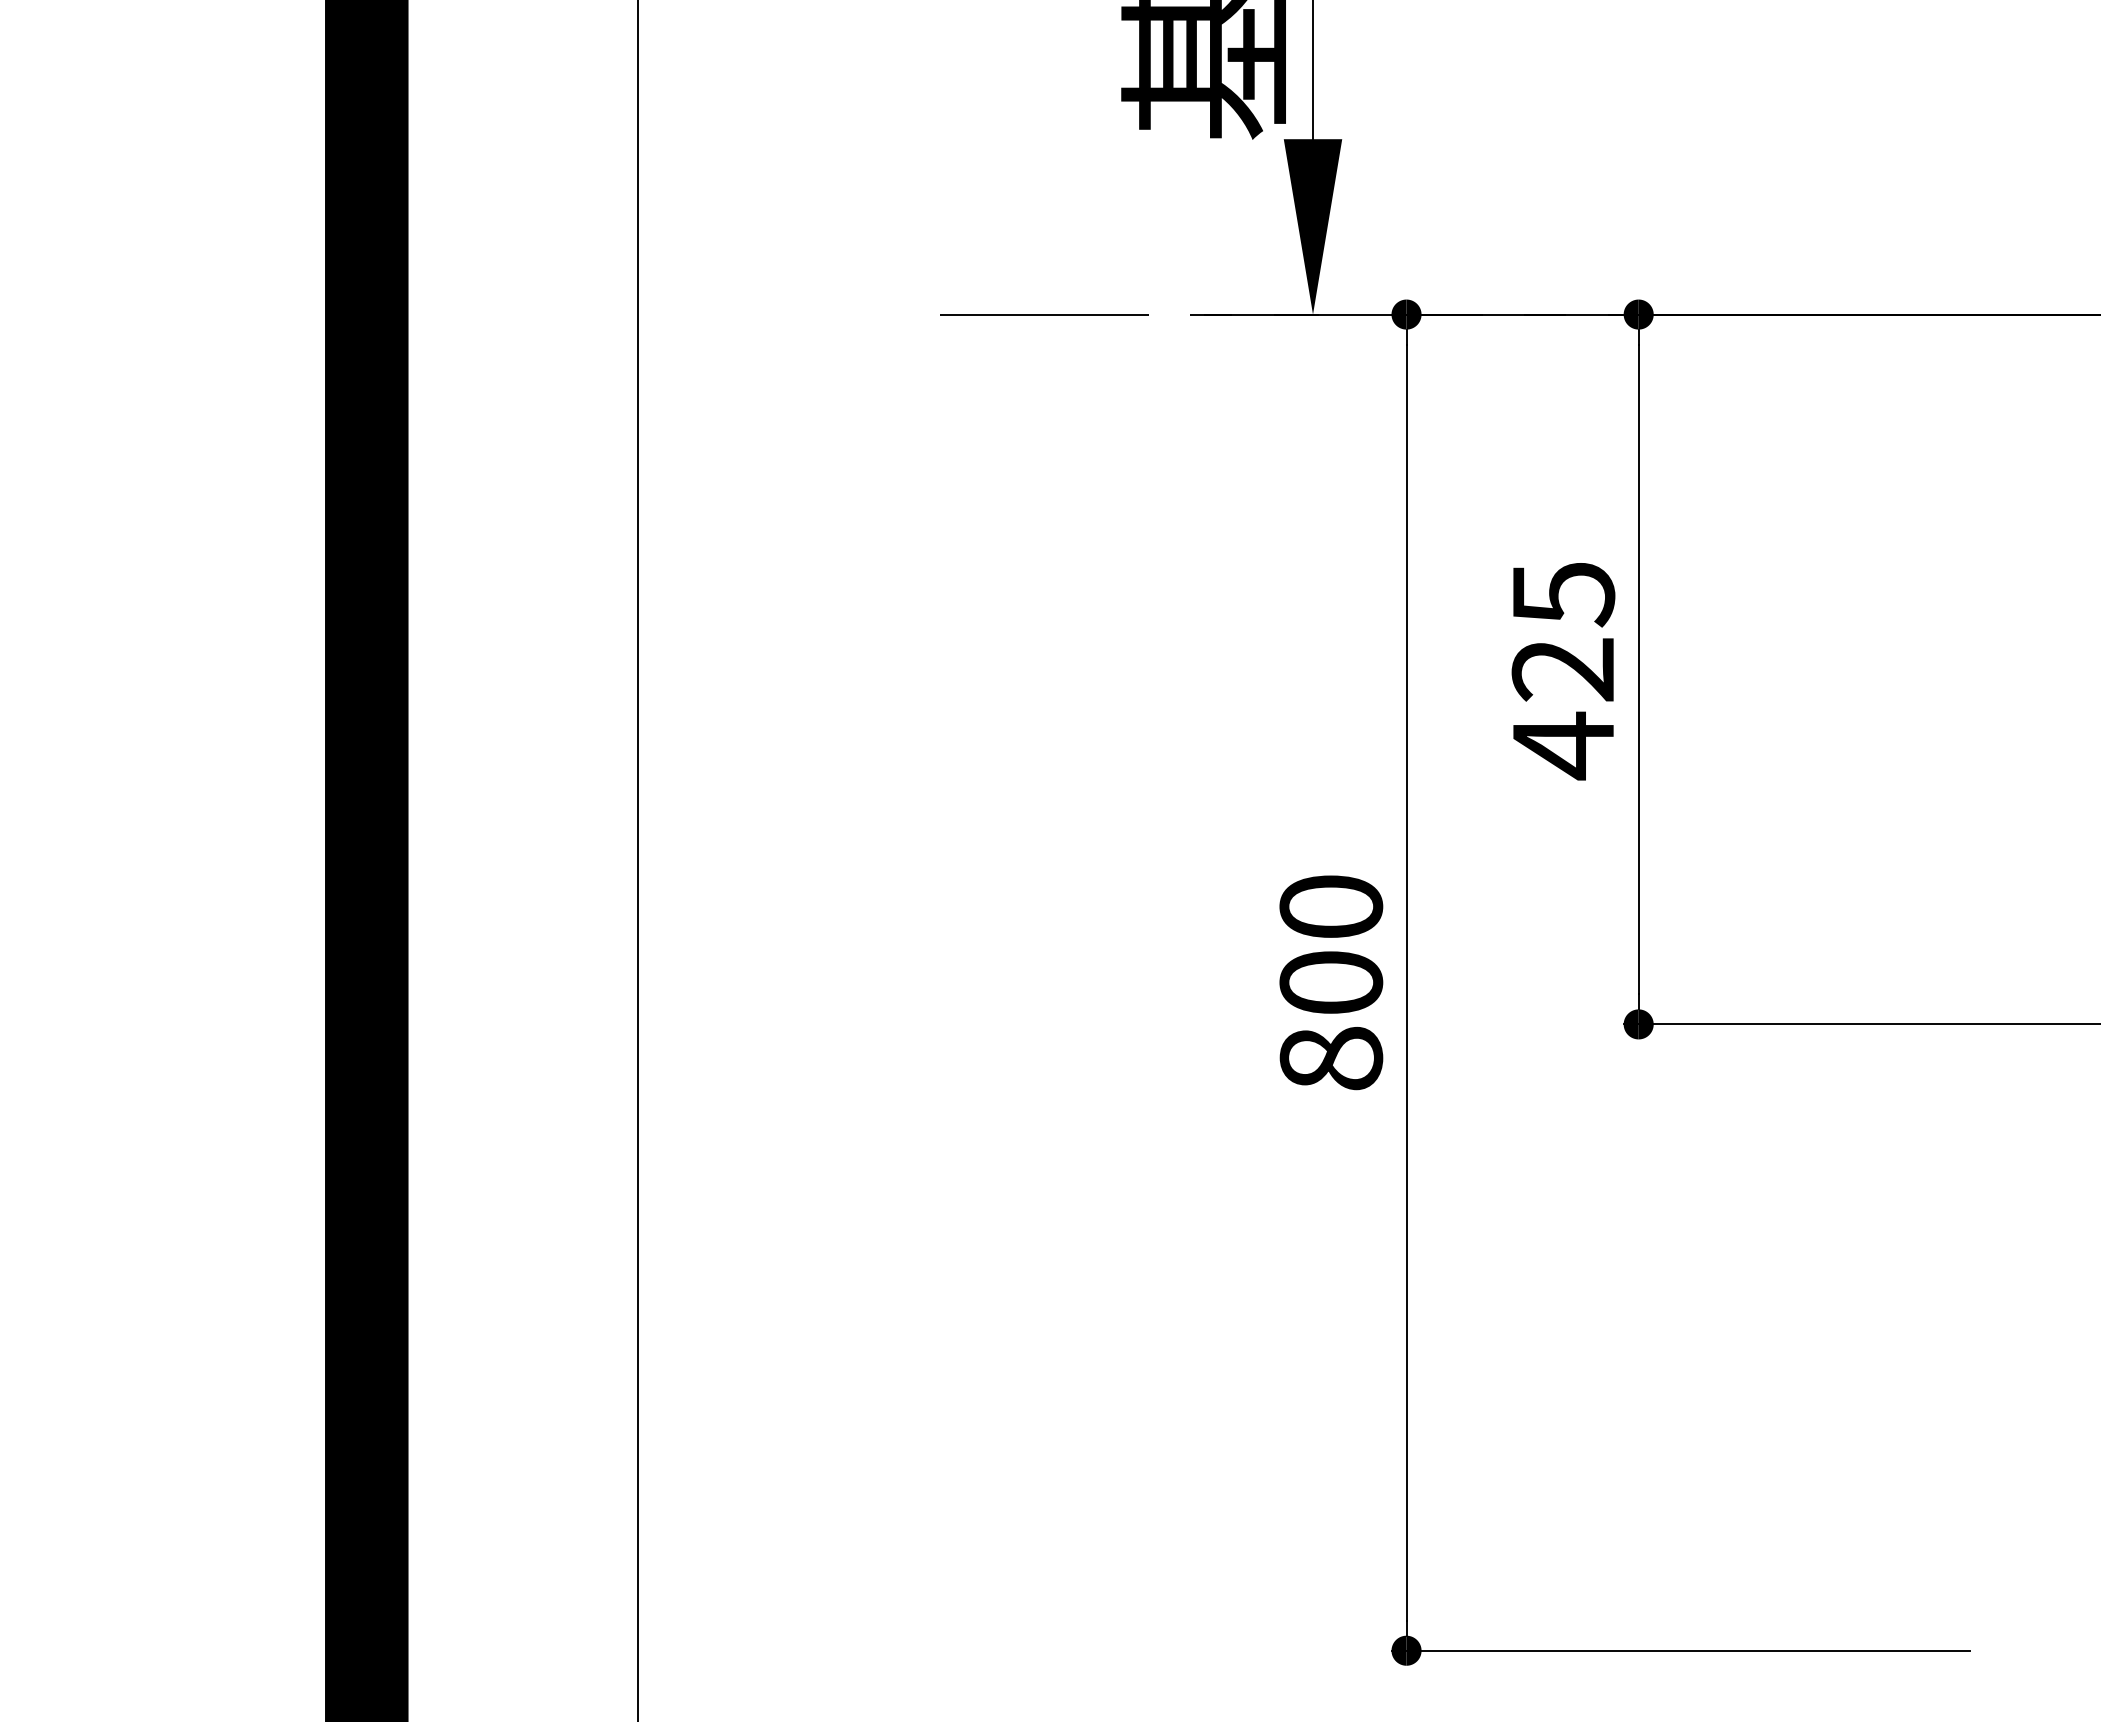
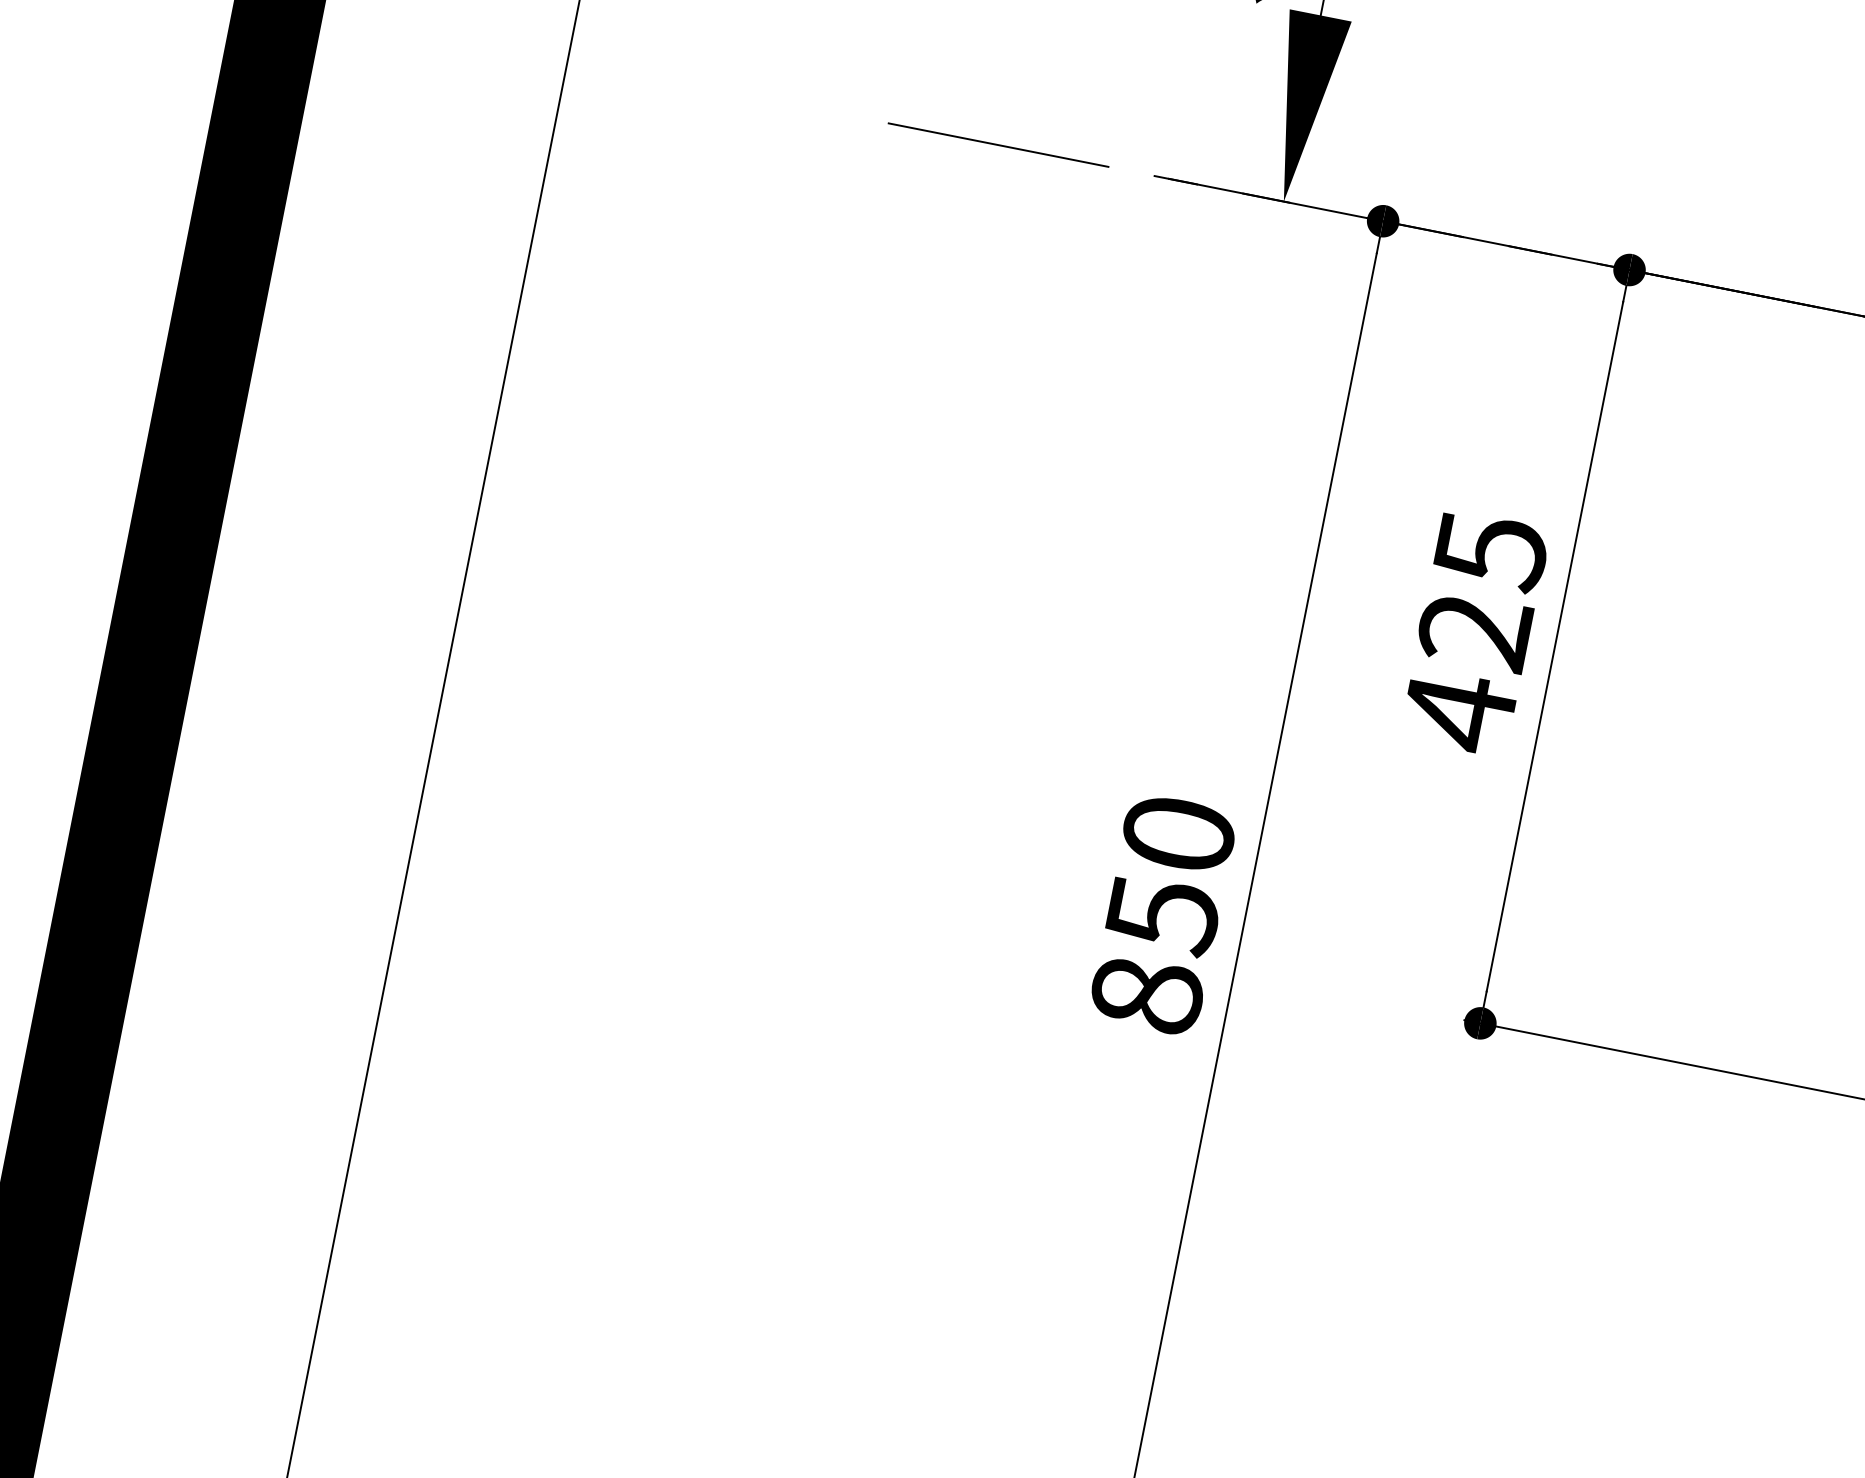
text: (1331, 983) -> (1162, 915), 800 -> 850

